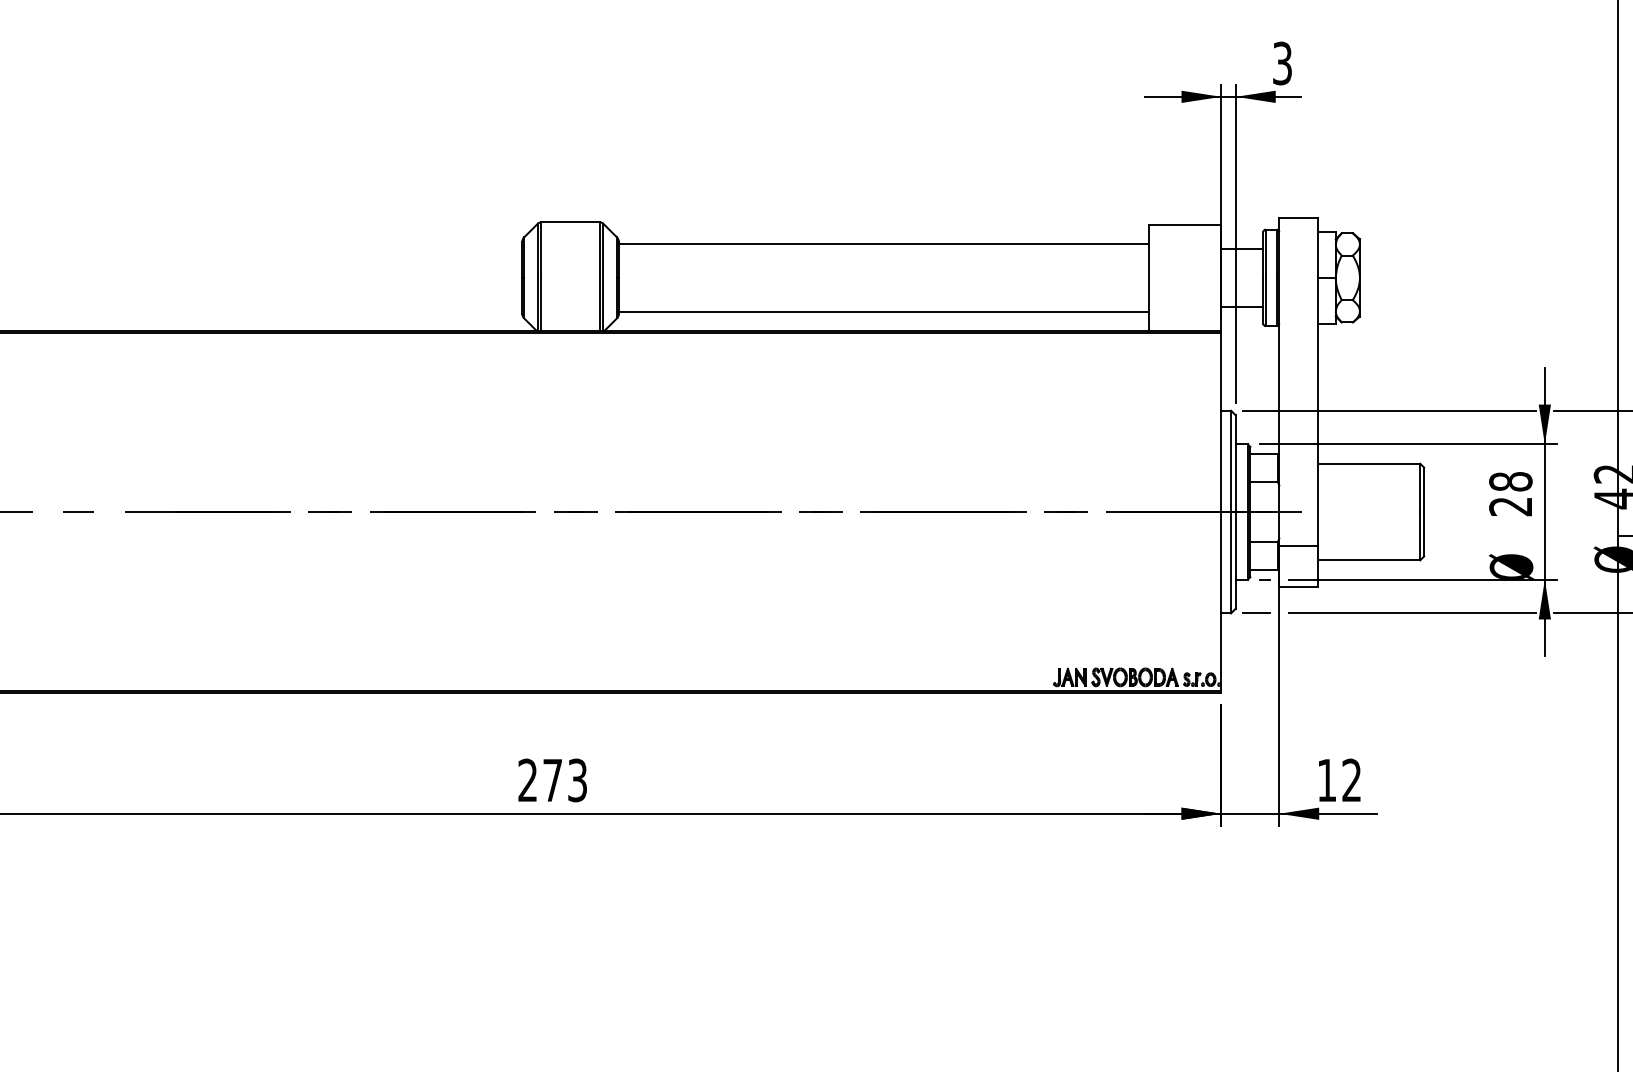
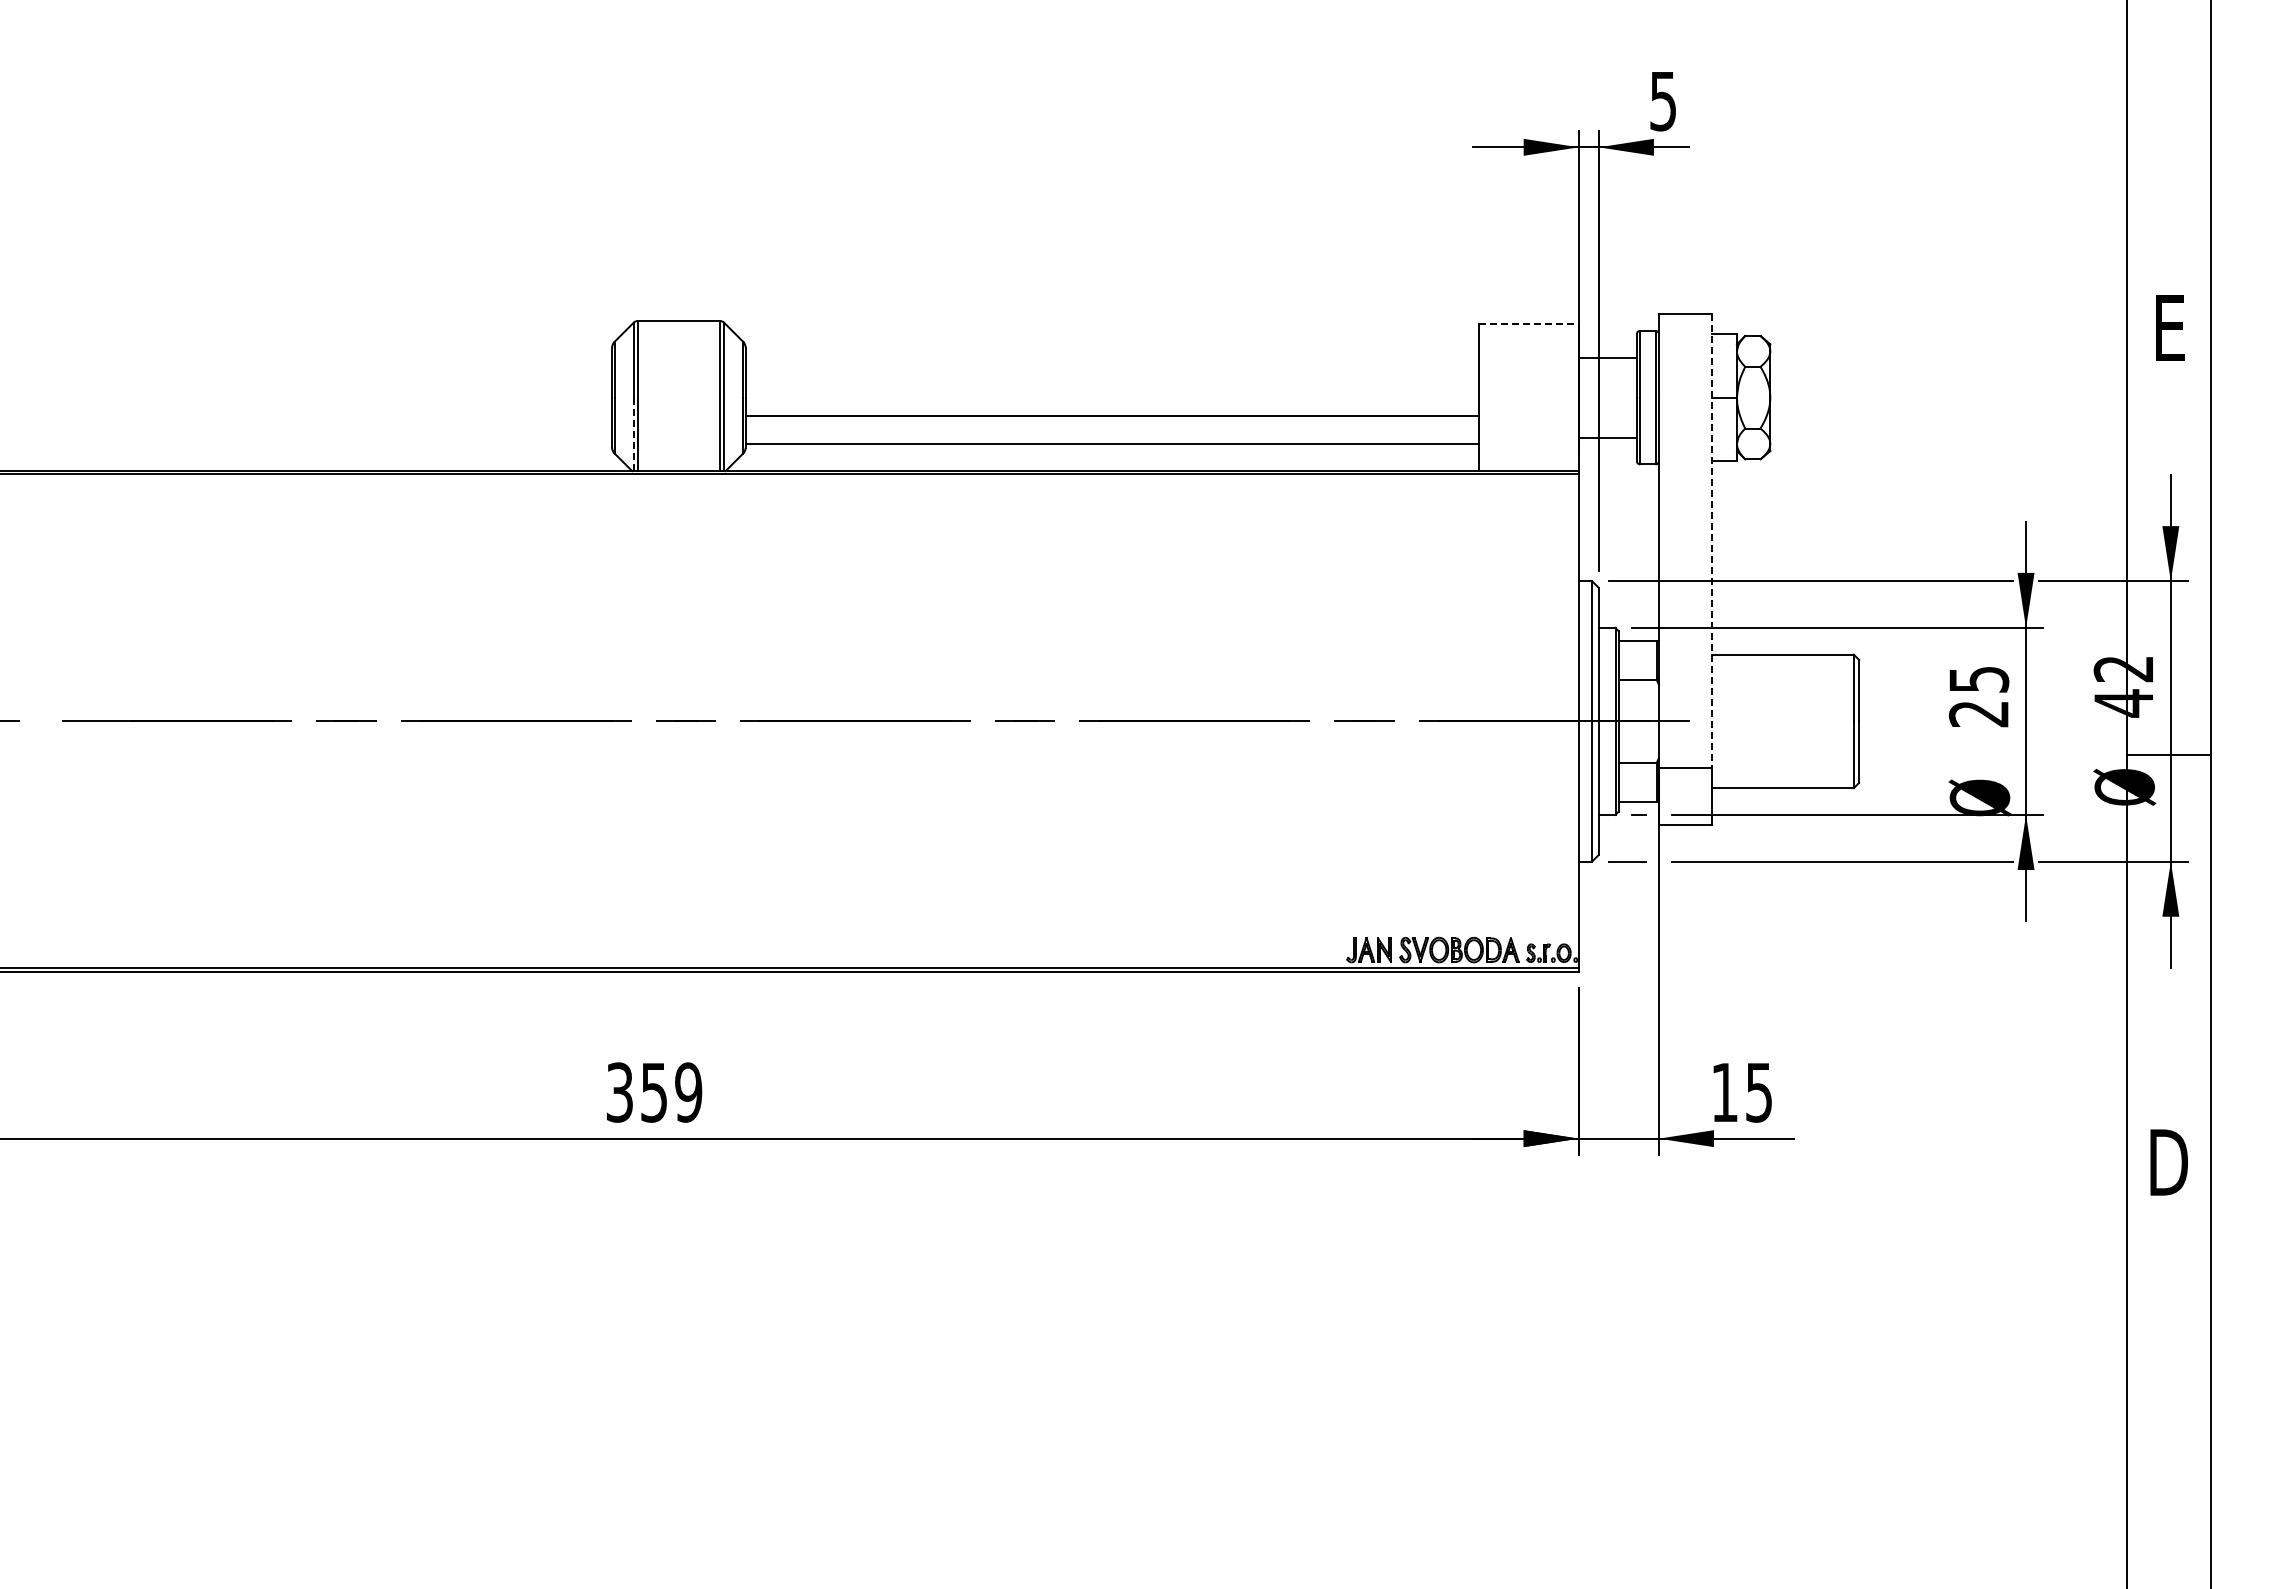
text: (1282, 62) -> (1663, 100), 3 -> 5
line: (1185, 224) -> (1529, 324), solid -> dashed
line: (883, 243) -> (1111, 415), moved
line: (537, 304) -> (633, 434), solid -> dashed
line: (1318, 381) -> (1712, 541), solid -> dashed
text: (1510, 481) -> (1978, 679), 28 -> 25
text: (552, 780) -> (654, 1092), 273 -> 359
text: (1351, 780) -> (1758, 1092), 12 -> 15

